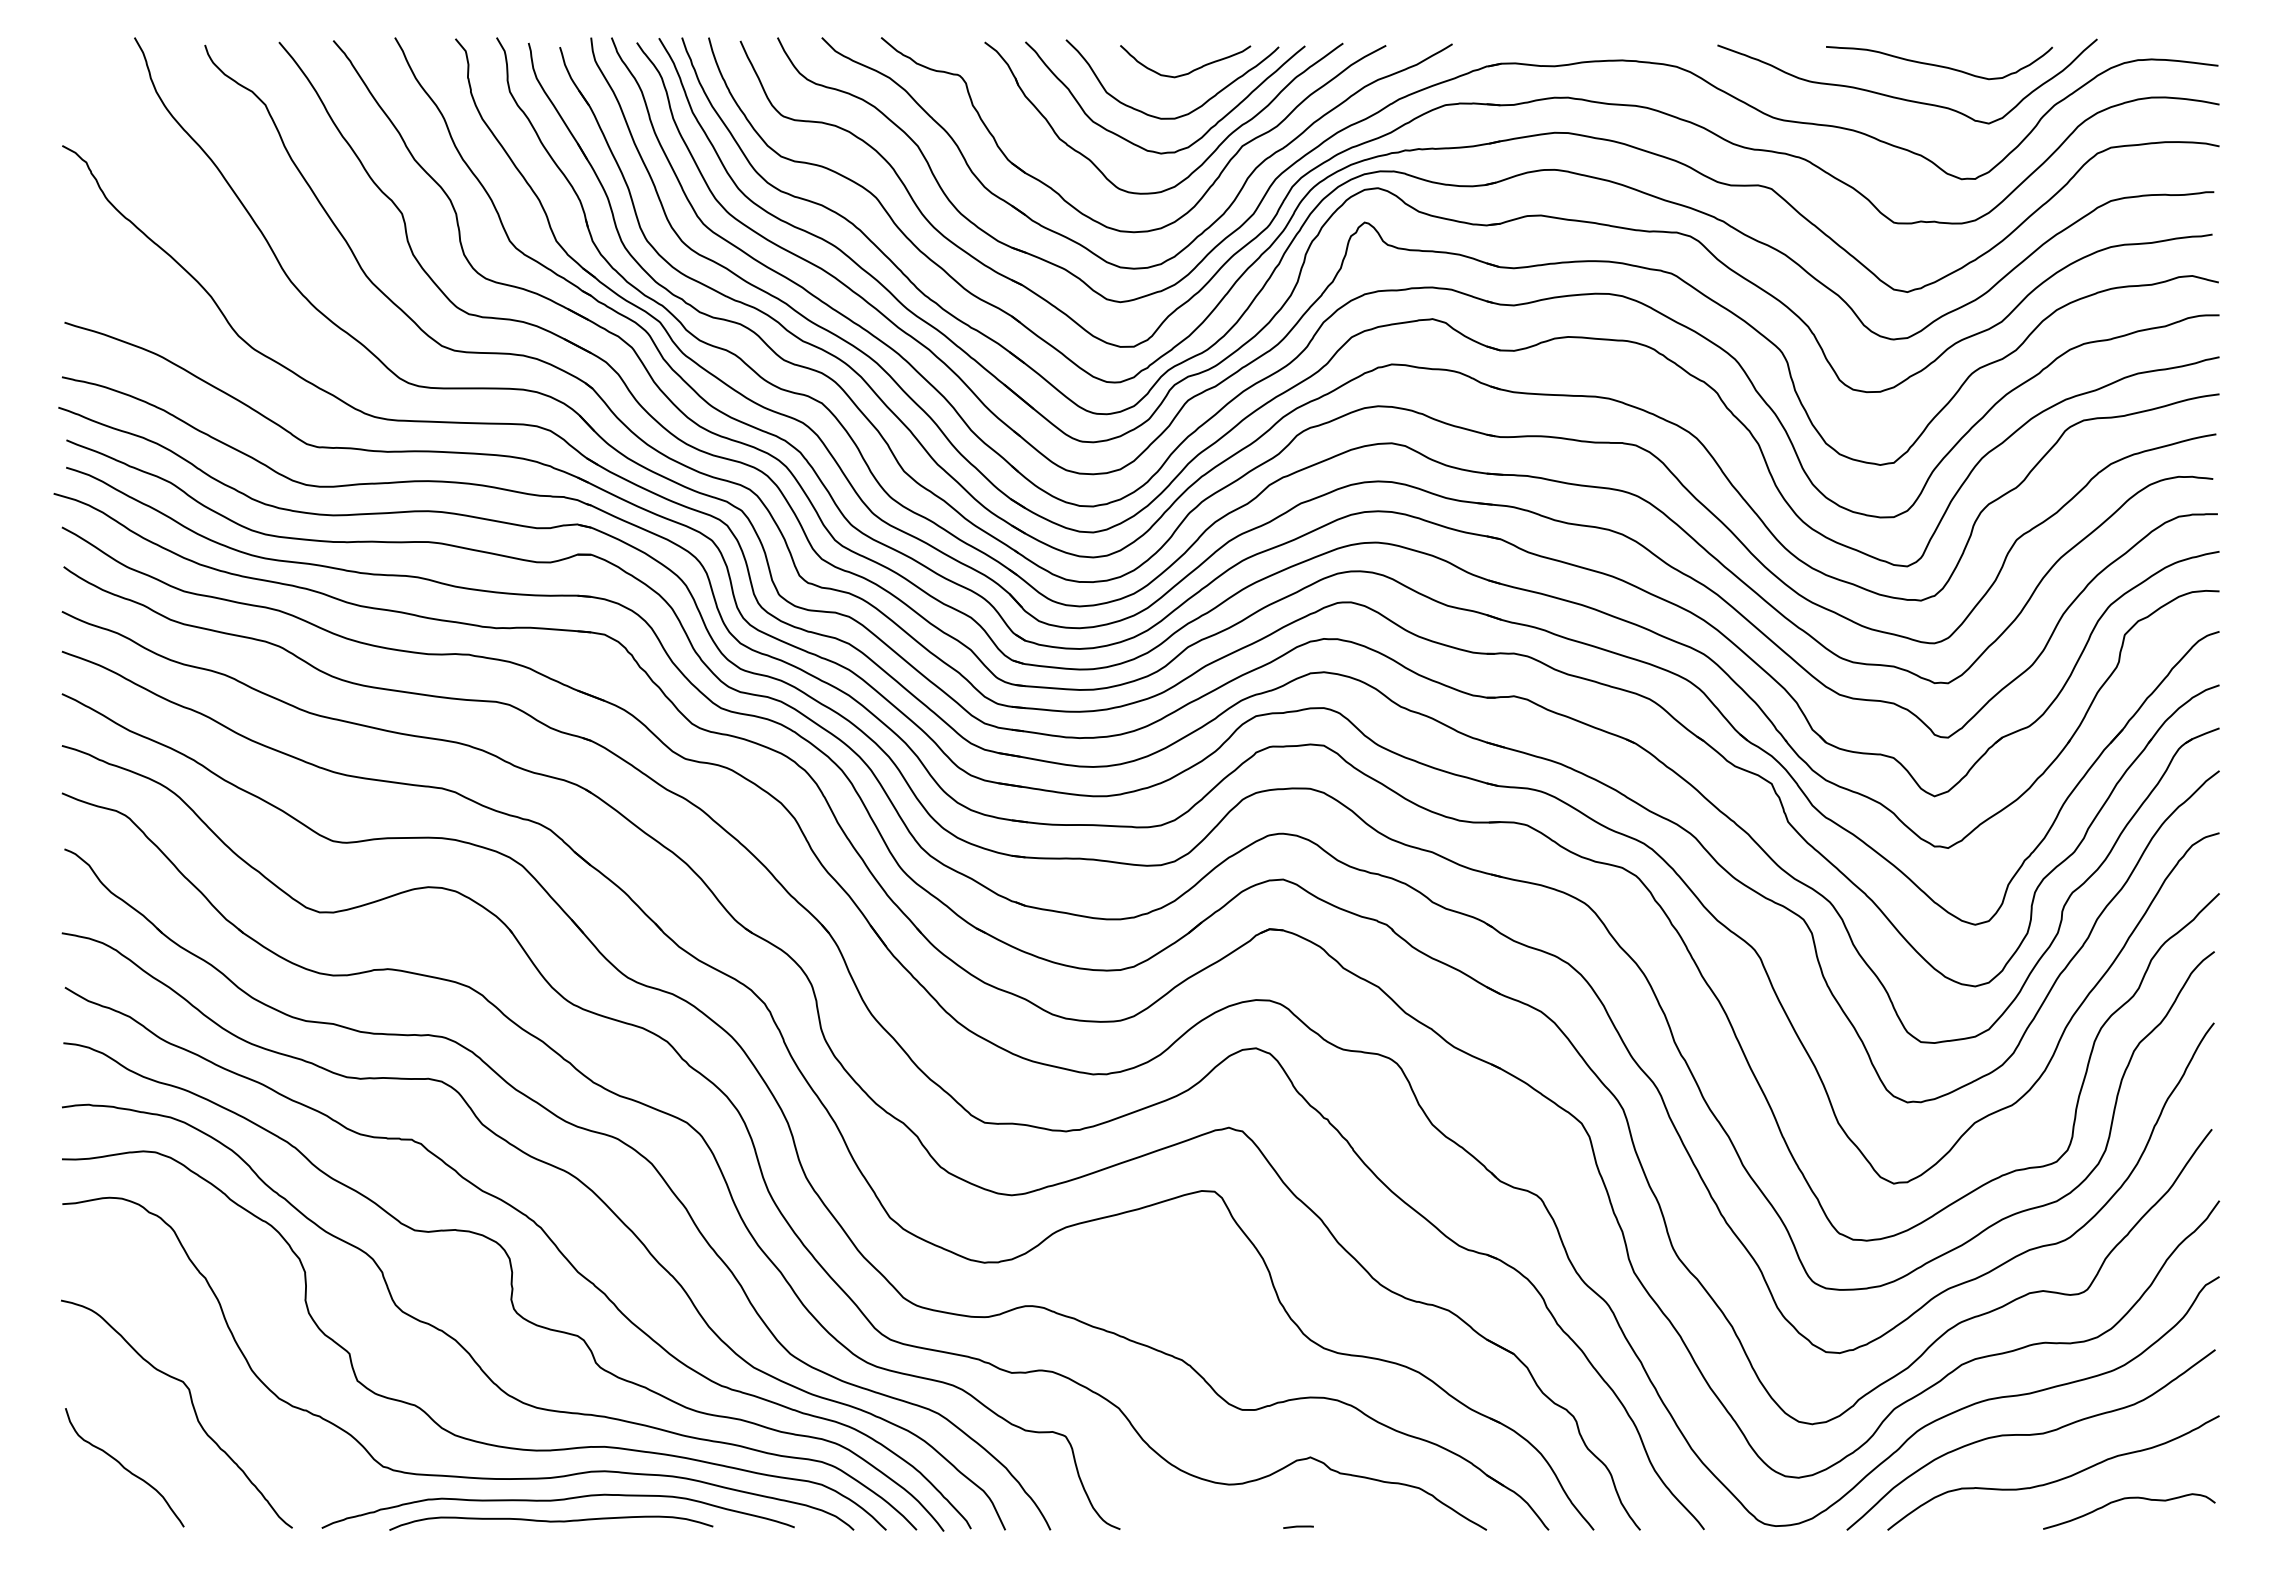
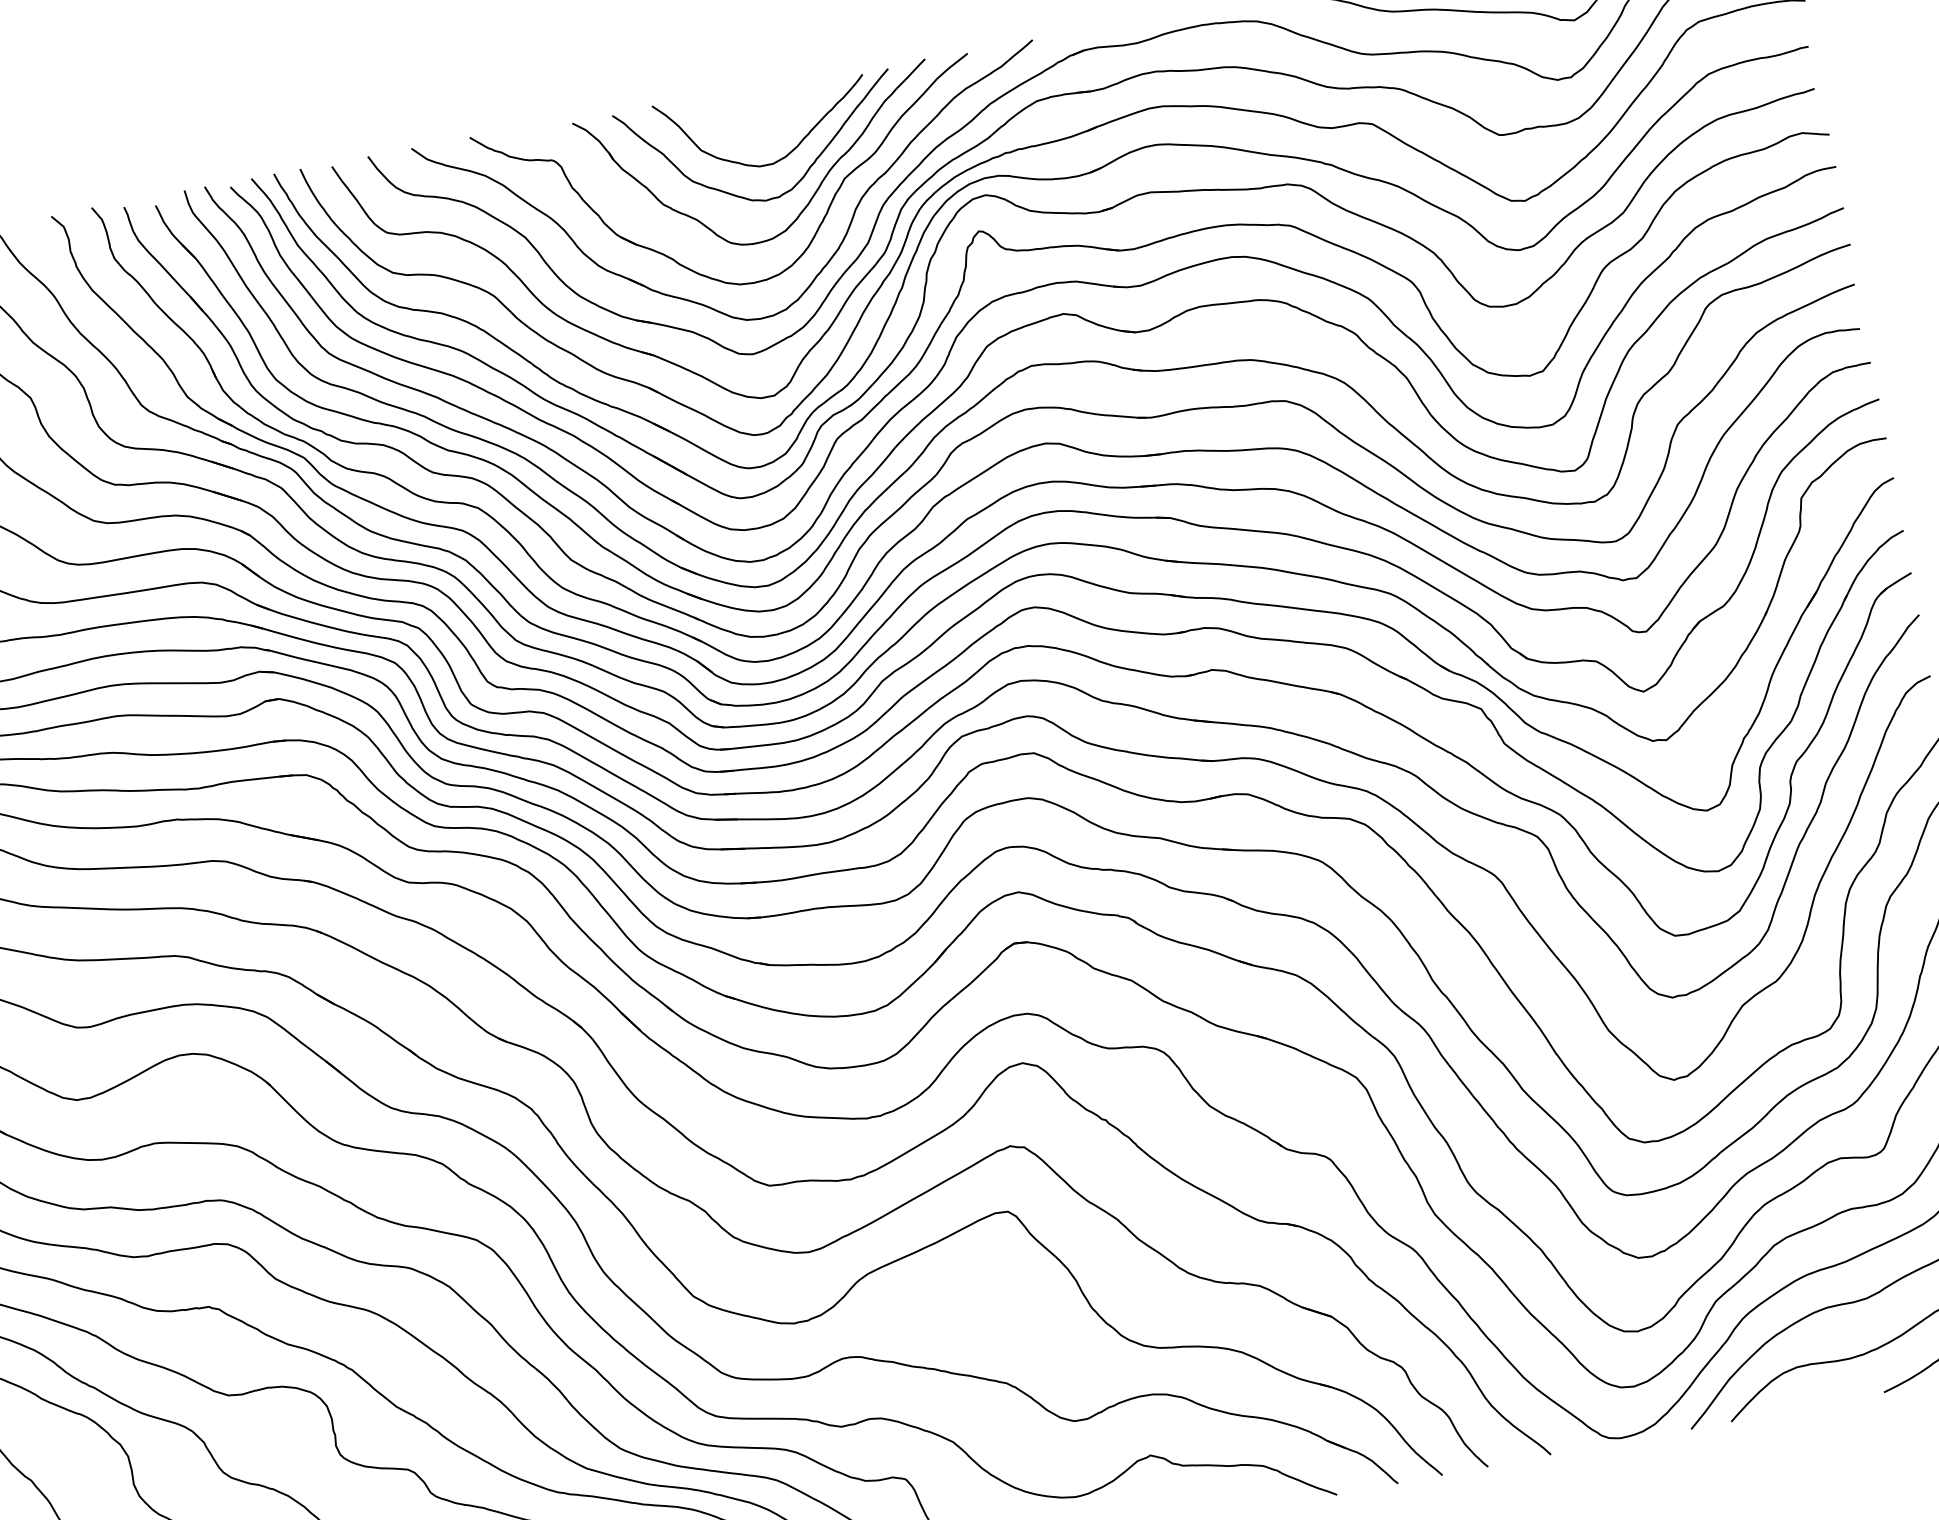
curve: (1191, 70) -> (780, 113), removed

